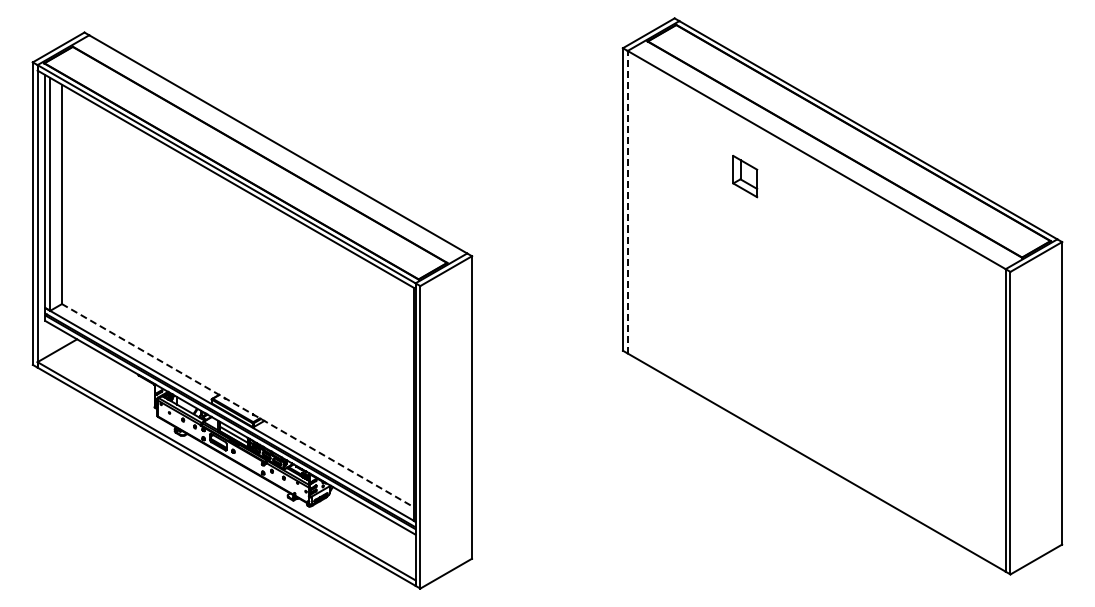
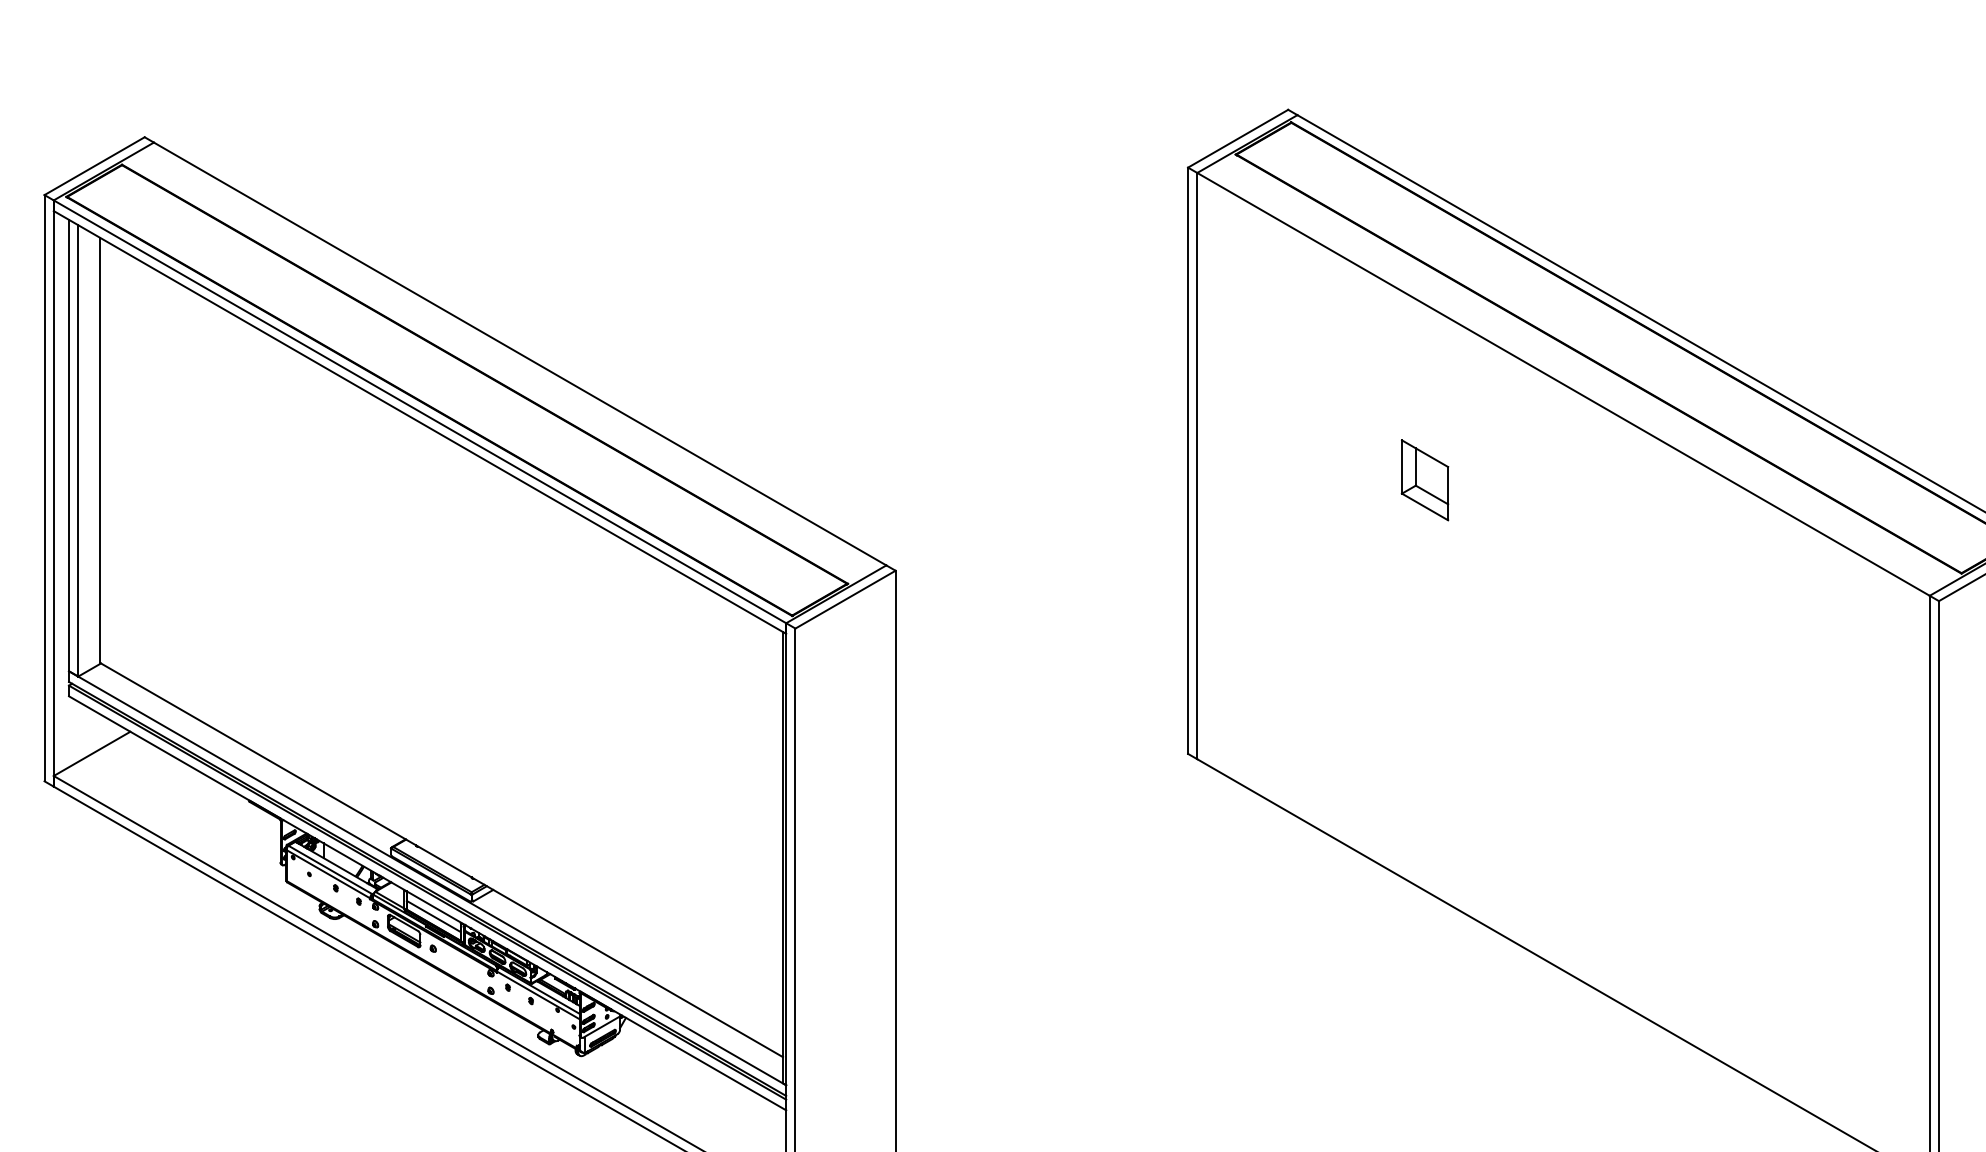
part: (745, 176) -> (1425, 480), moved
line: (627, 201) -> (1196, 464), dashed -> solid
line: (238, 405) -> (443, 859), dashed -> solid

